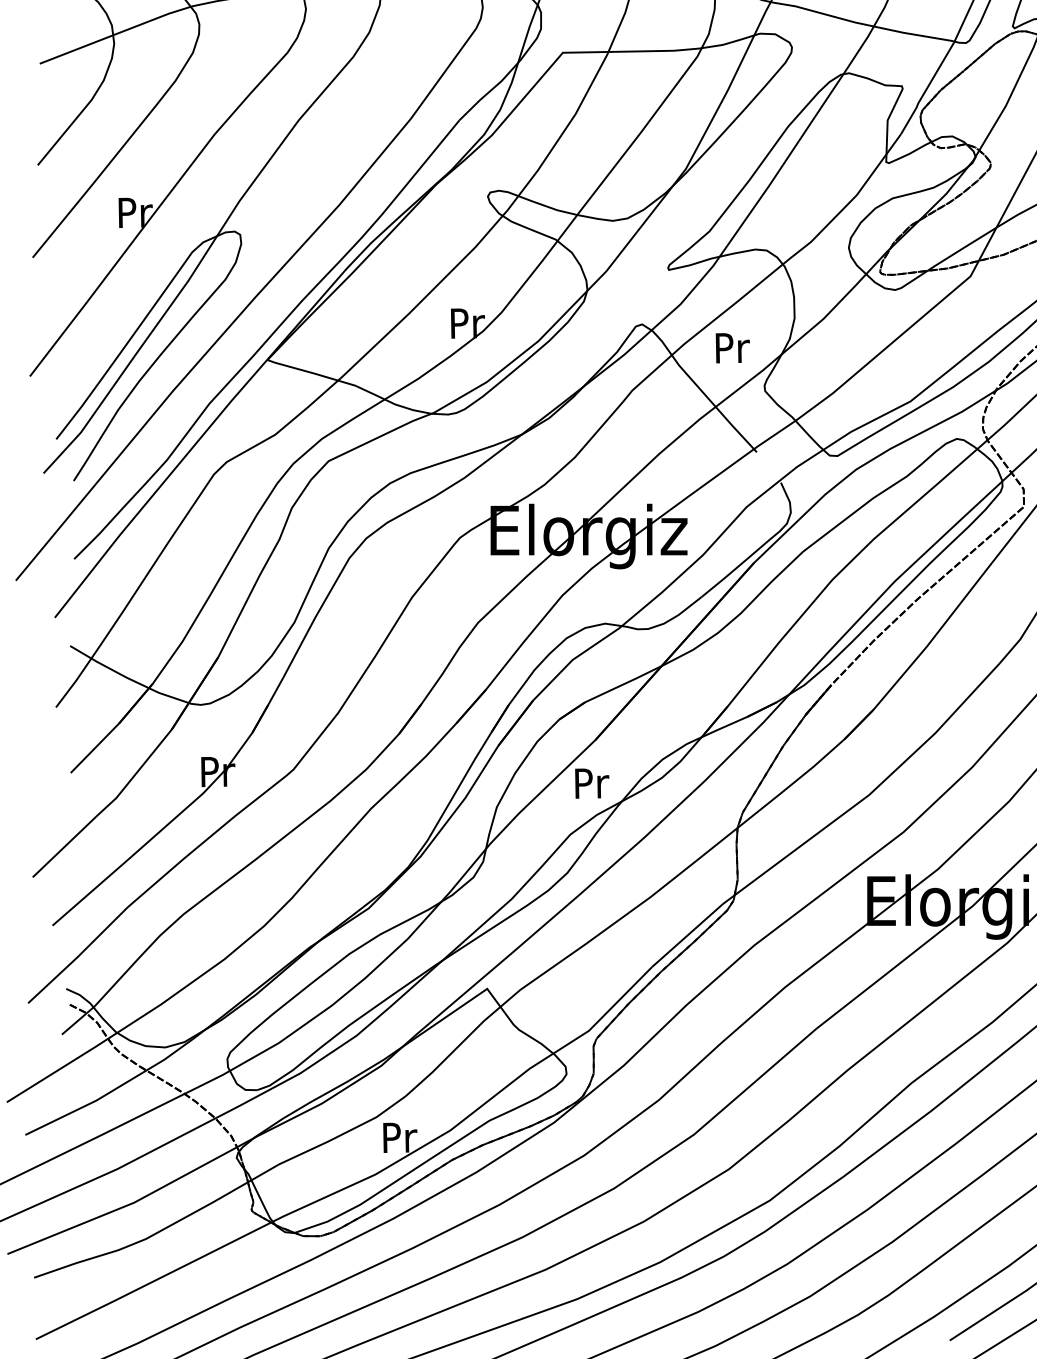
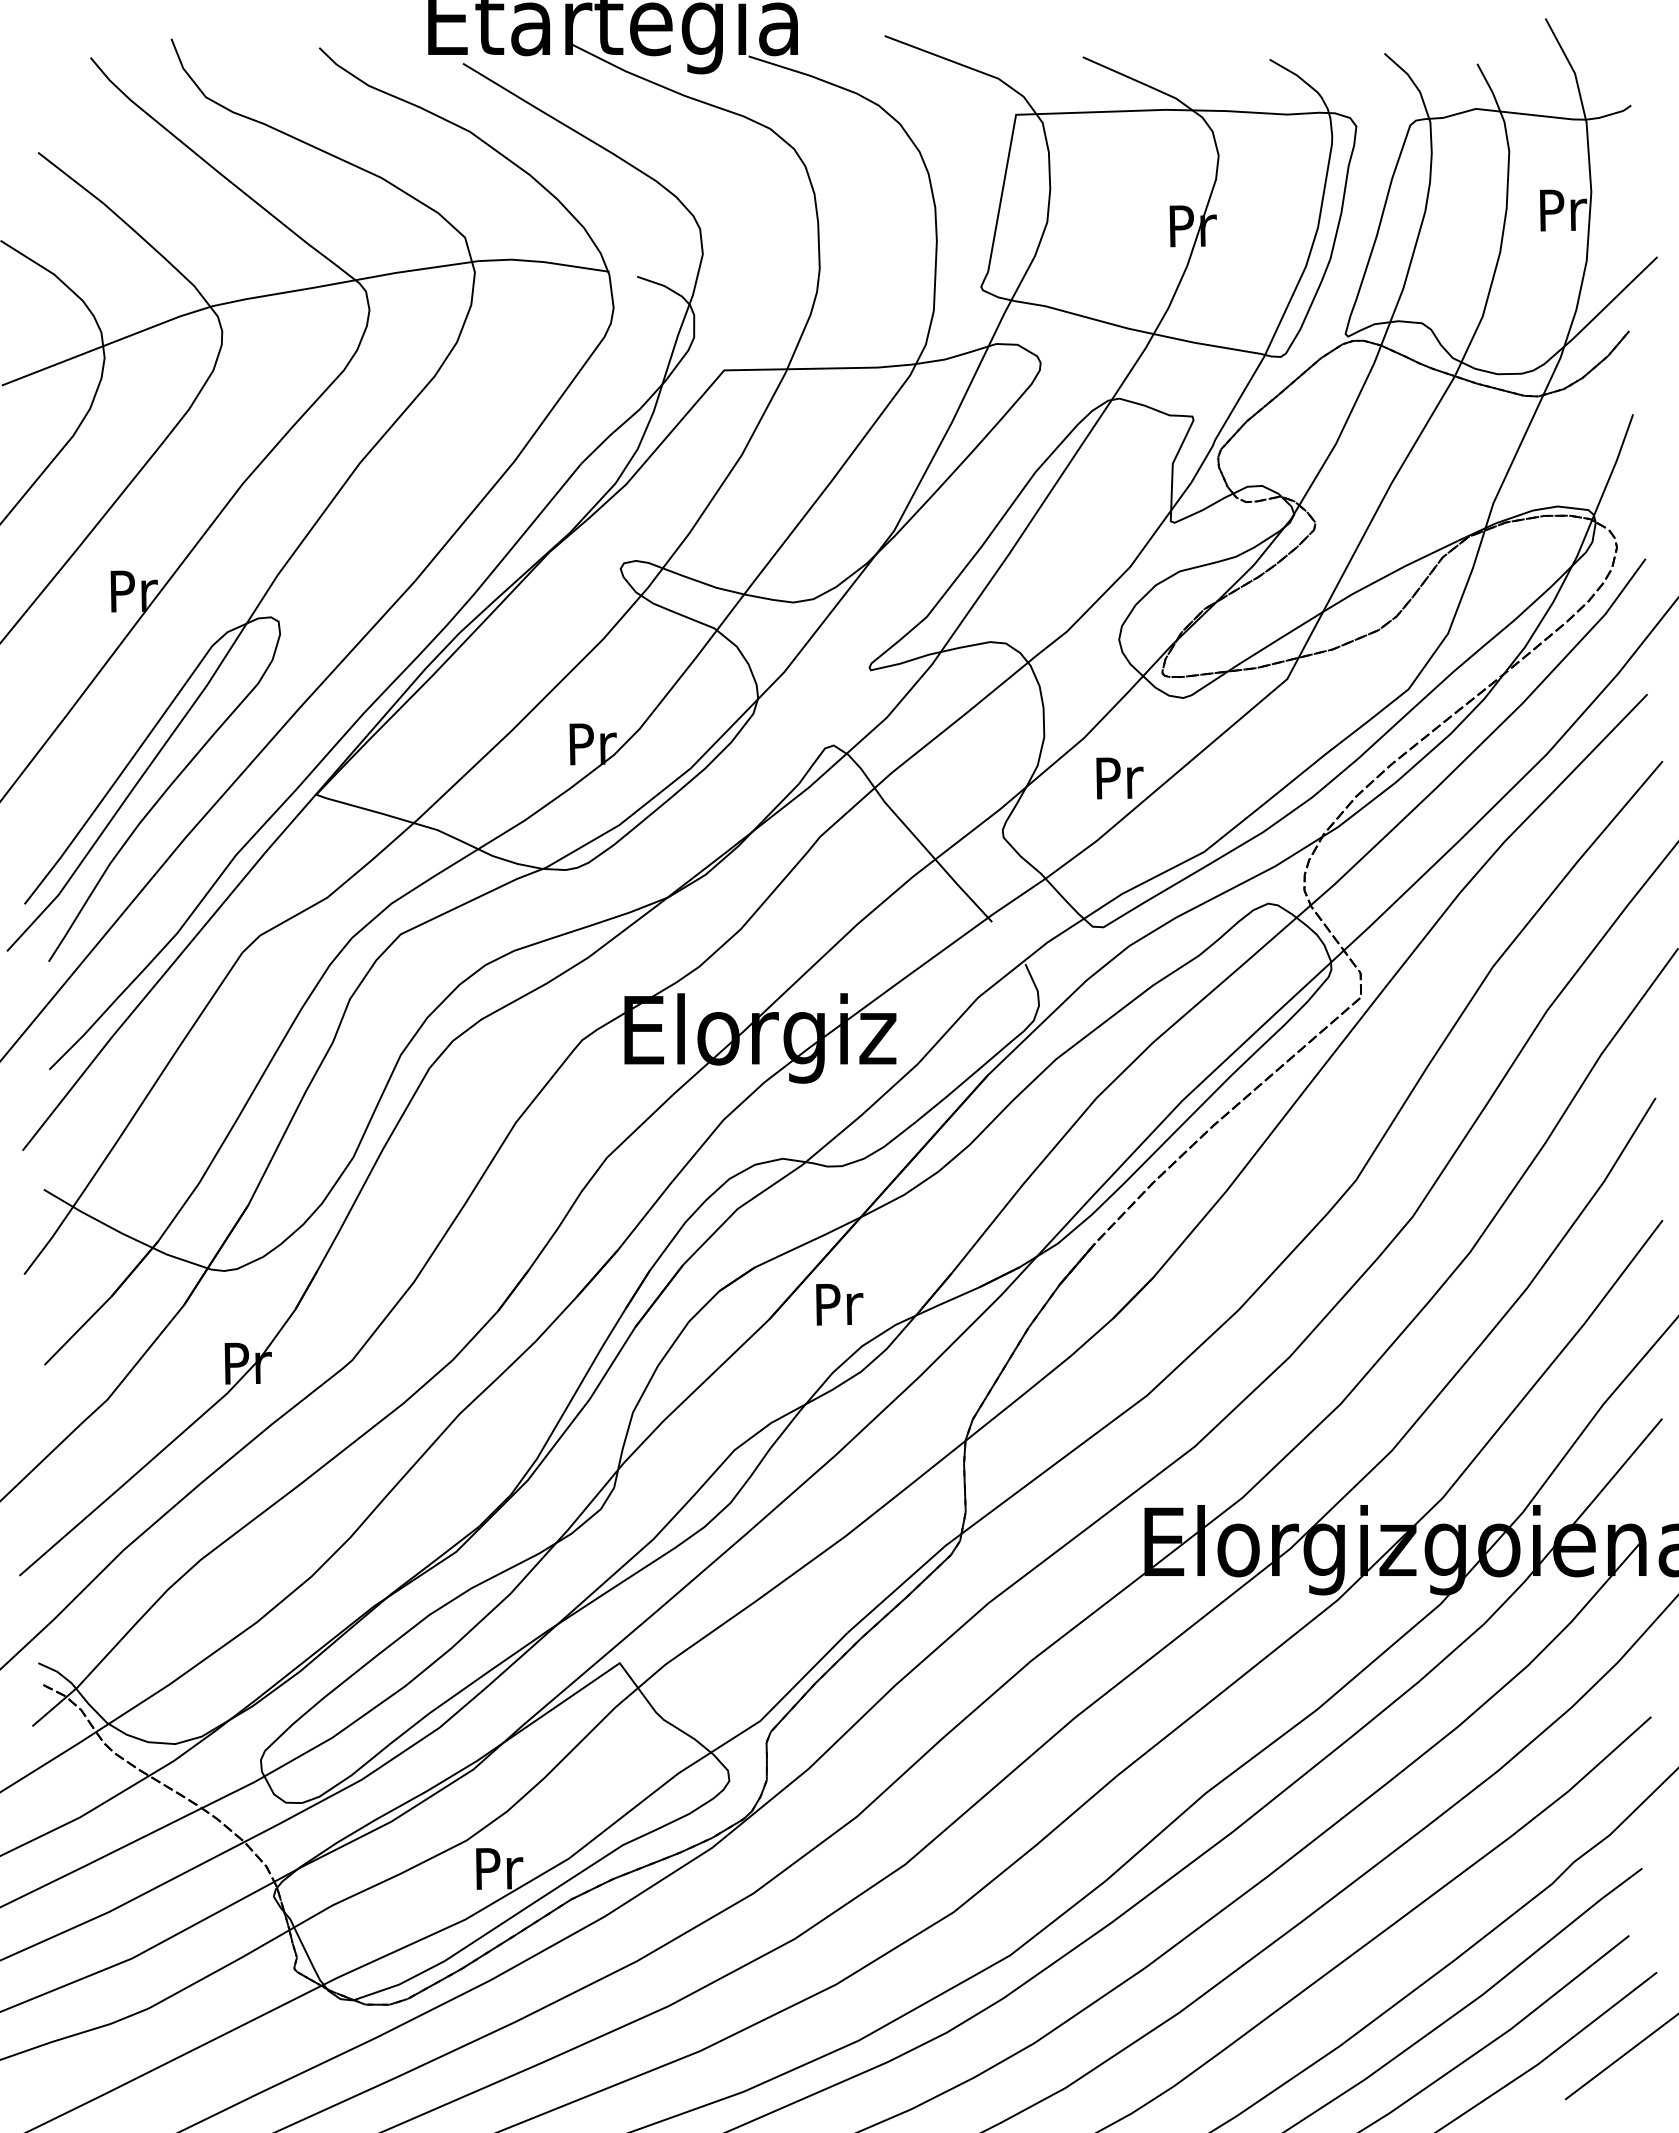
text: (732, 348) -> (1119, 778), moved
text: (592, 783) -> (839, 1304), moved

